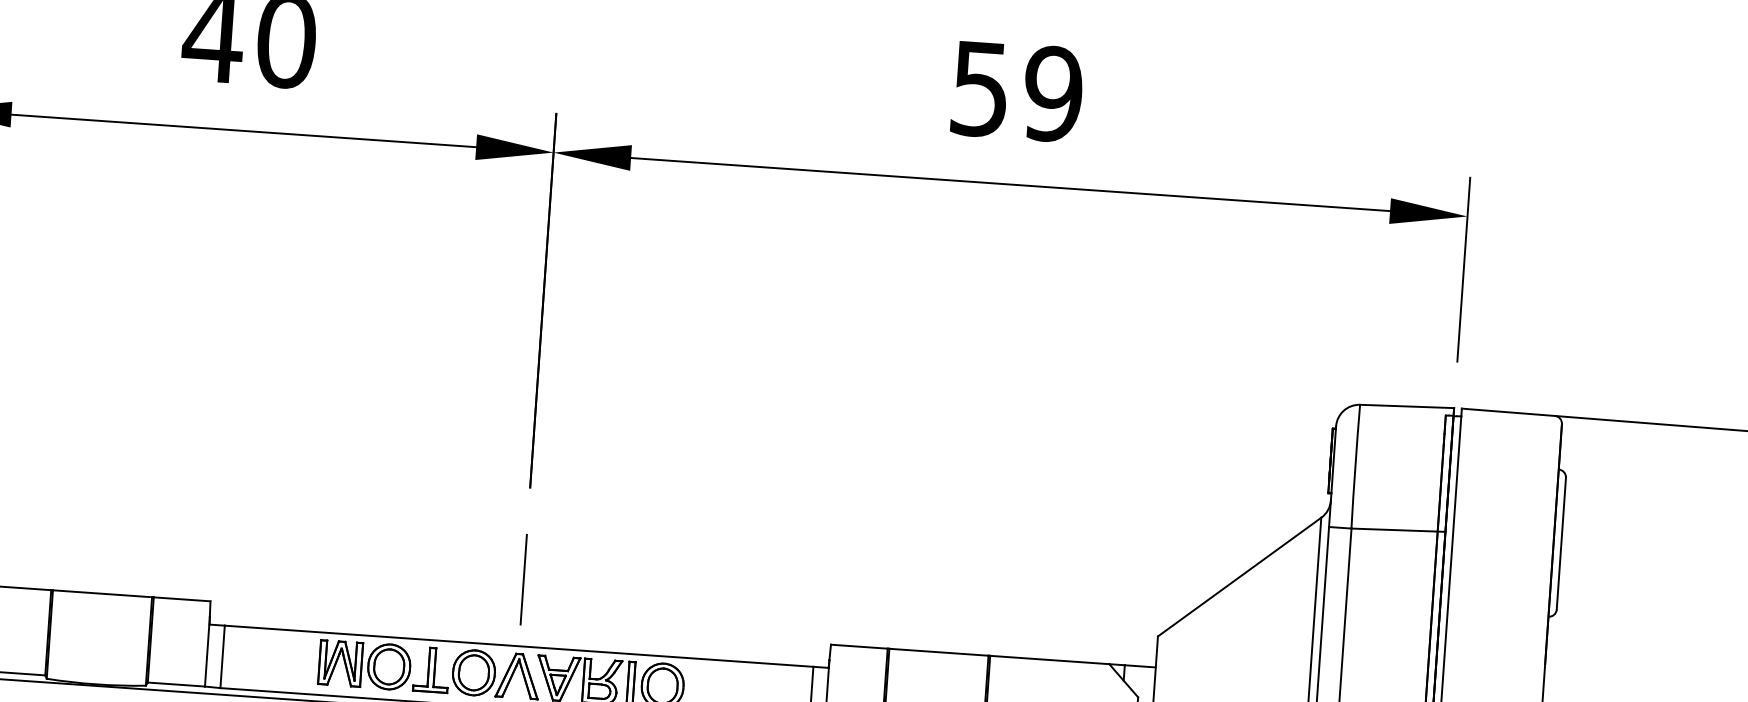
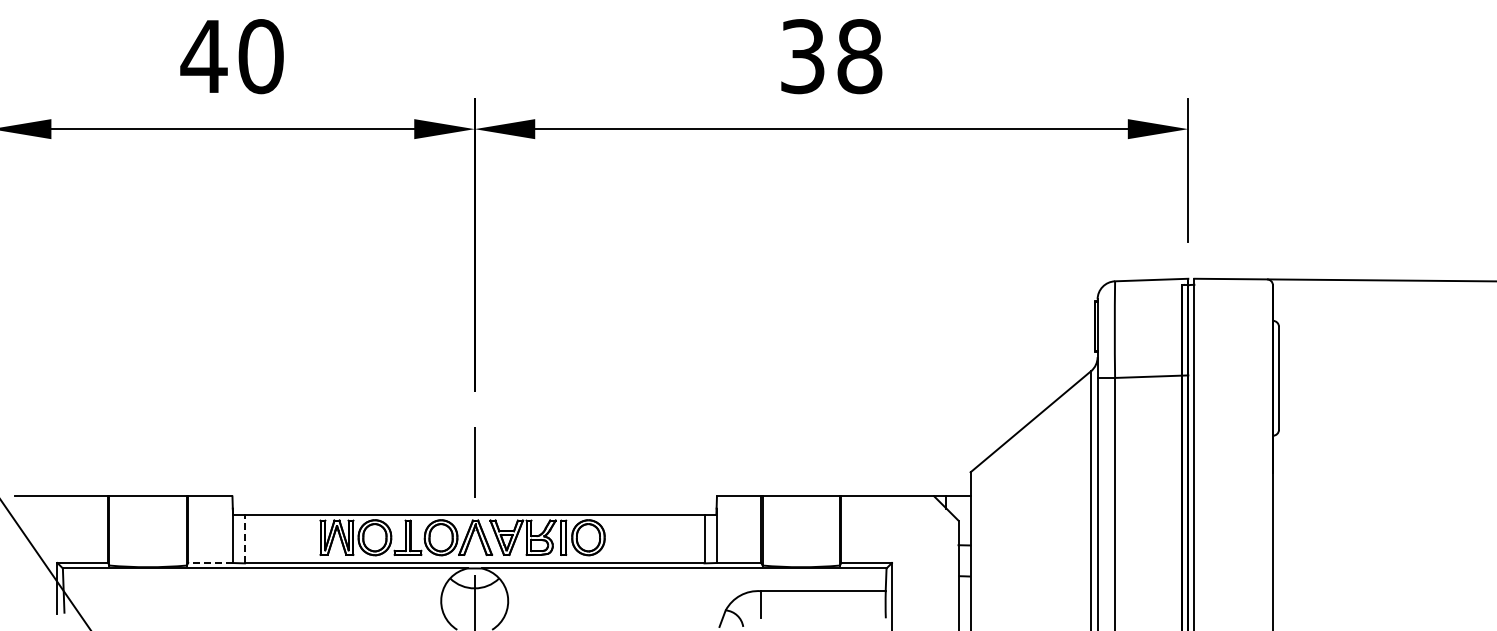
text: (1017, 91) -> (831, 56), 59 -> 38
line: (222, 656) -> (244, 538), solid -> dashed
line: (176, 685) -> (210, 563), solid -> dashed

